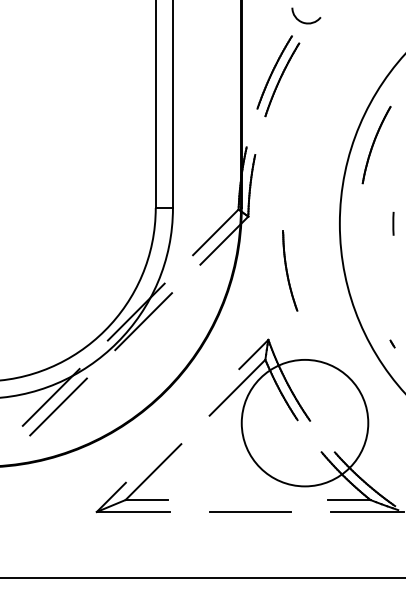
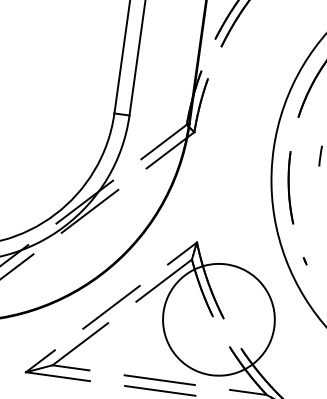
part: (290, 270) -> (292, 187), moved
line: (182, 425) -> (111, 306), added
line: (247, 500) -> (159, 380), added

